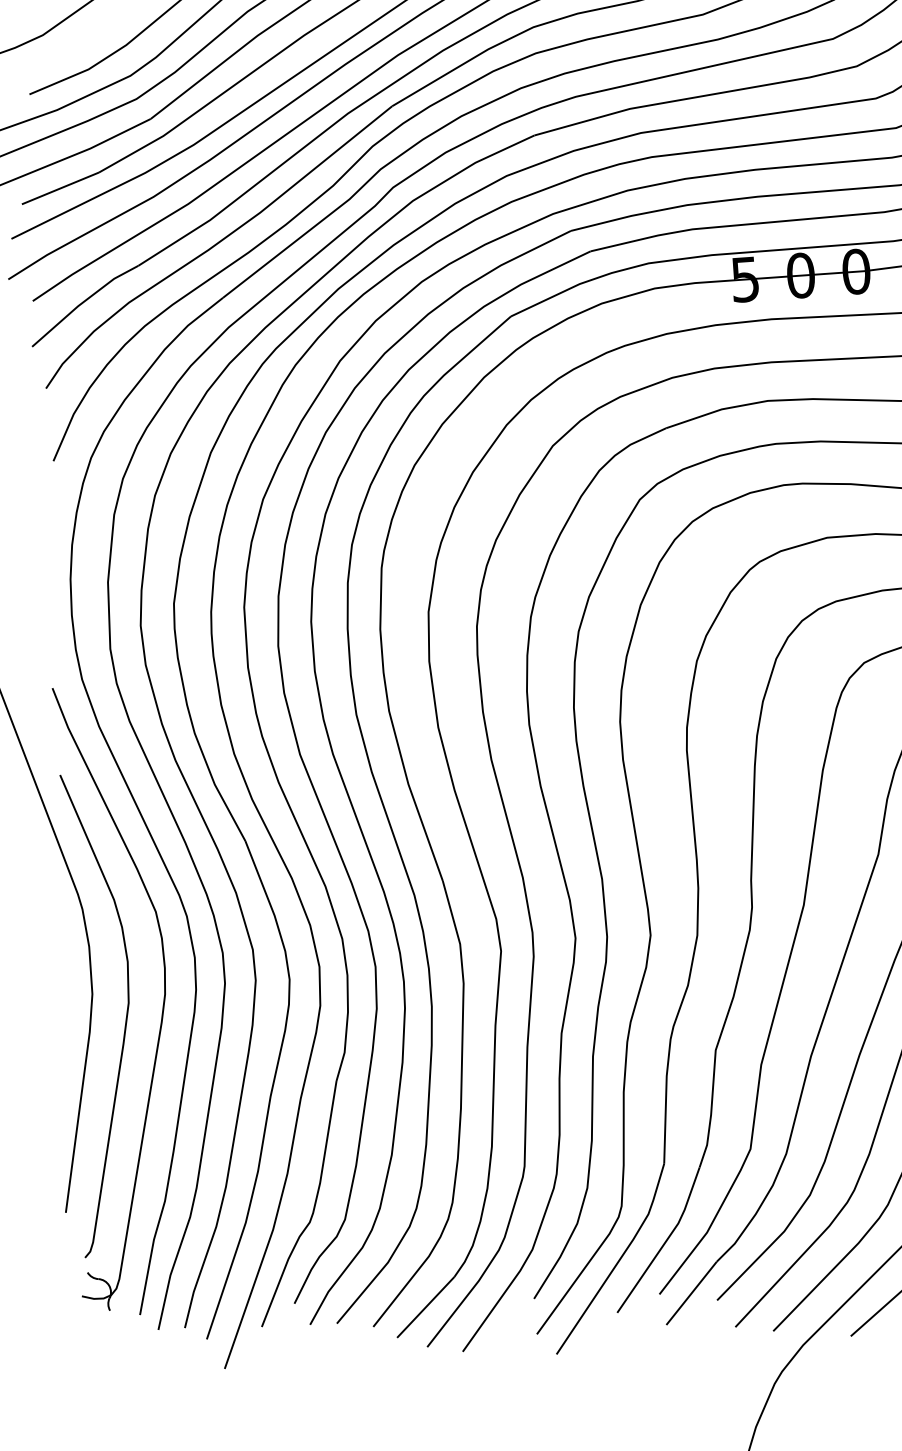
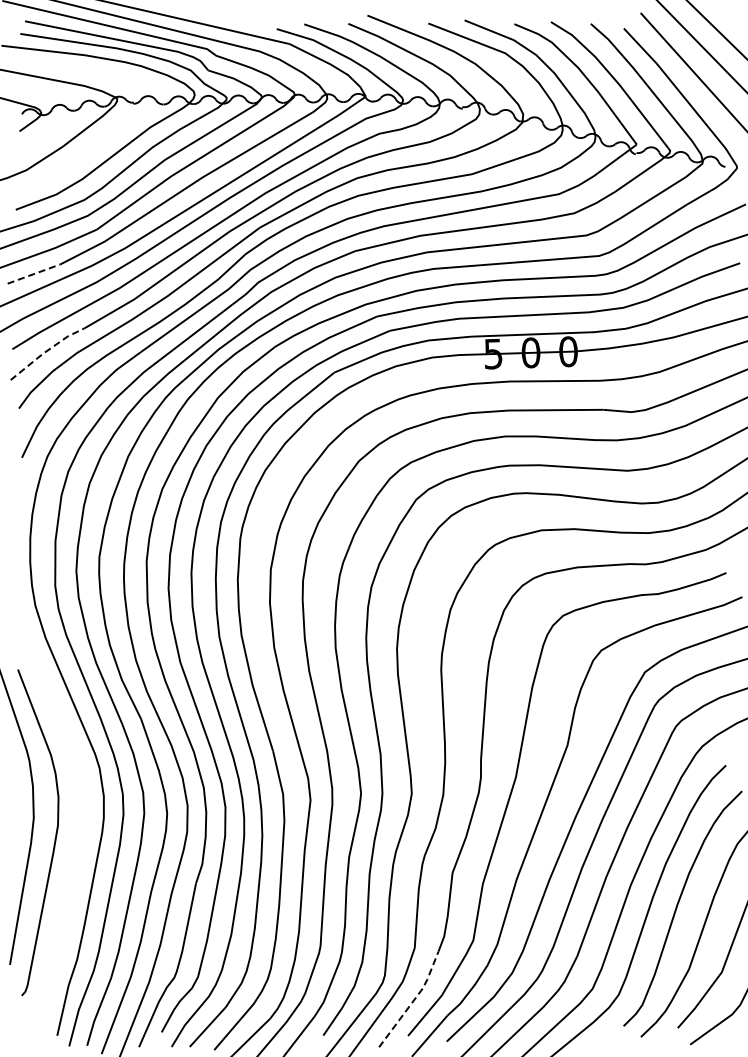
line: (61, 187) -> (34, 273), solid -> dashed
line: (83, 302) -> (46, 351), solid -> dashed
part: (162, 1003) -> (80, 826), removed
line: (665, 1241) -> (413, 1000), solid -> dashed

